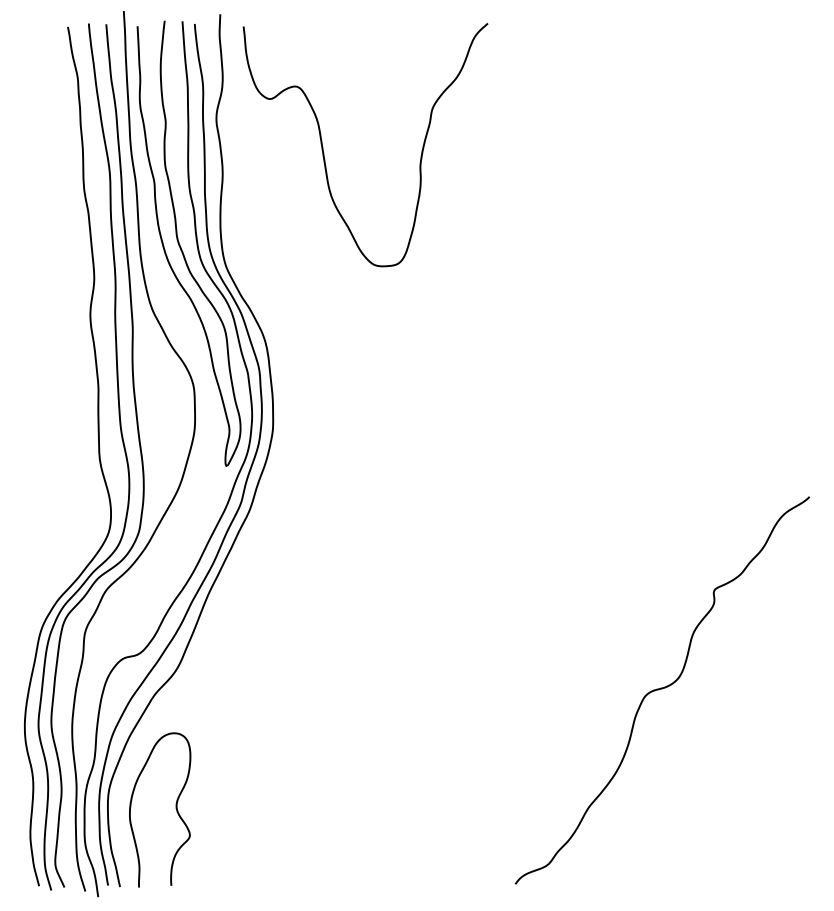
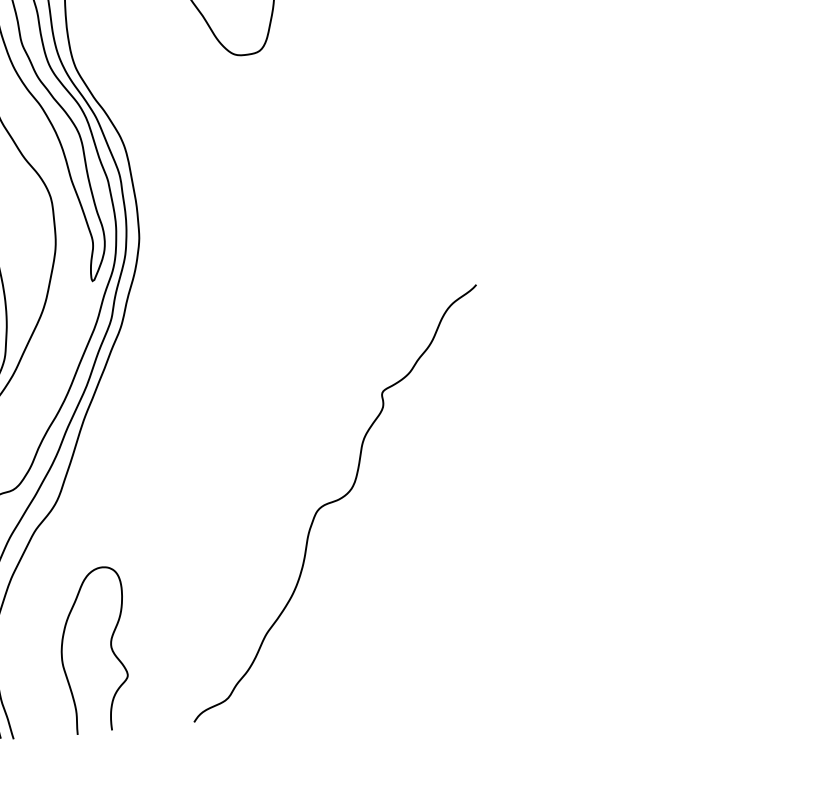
curve: (661, 689) -> (334, 502), moved
curve: (175, 808) -> (110, 647), moved

